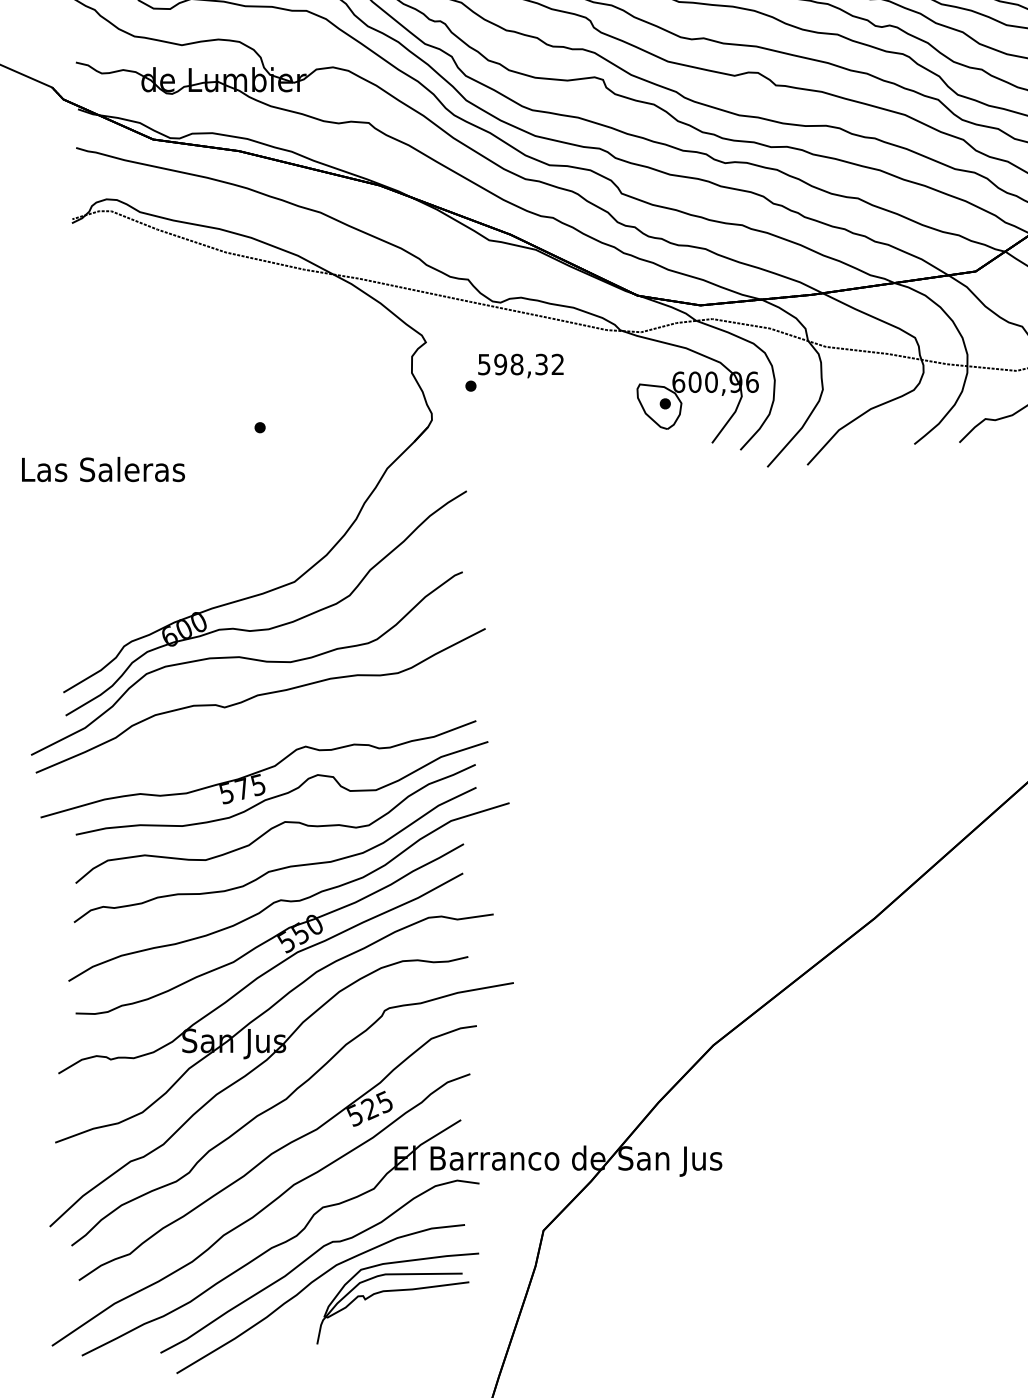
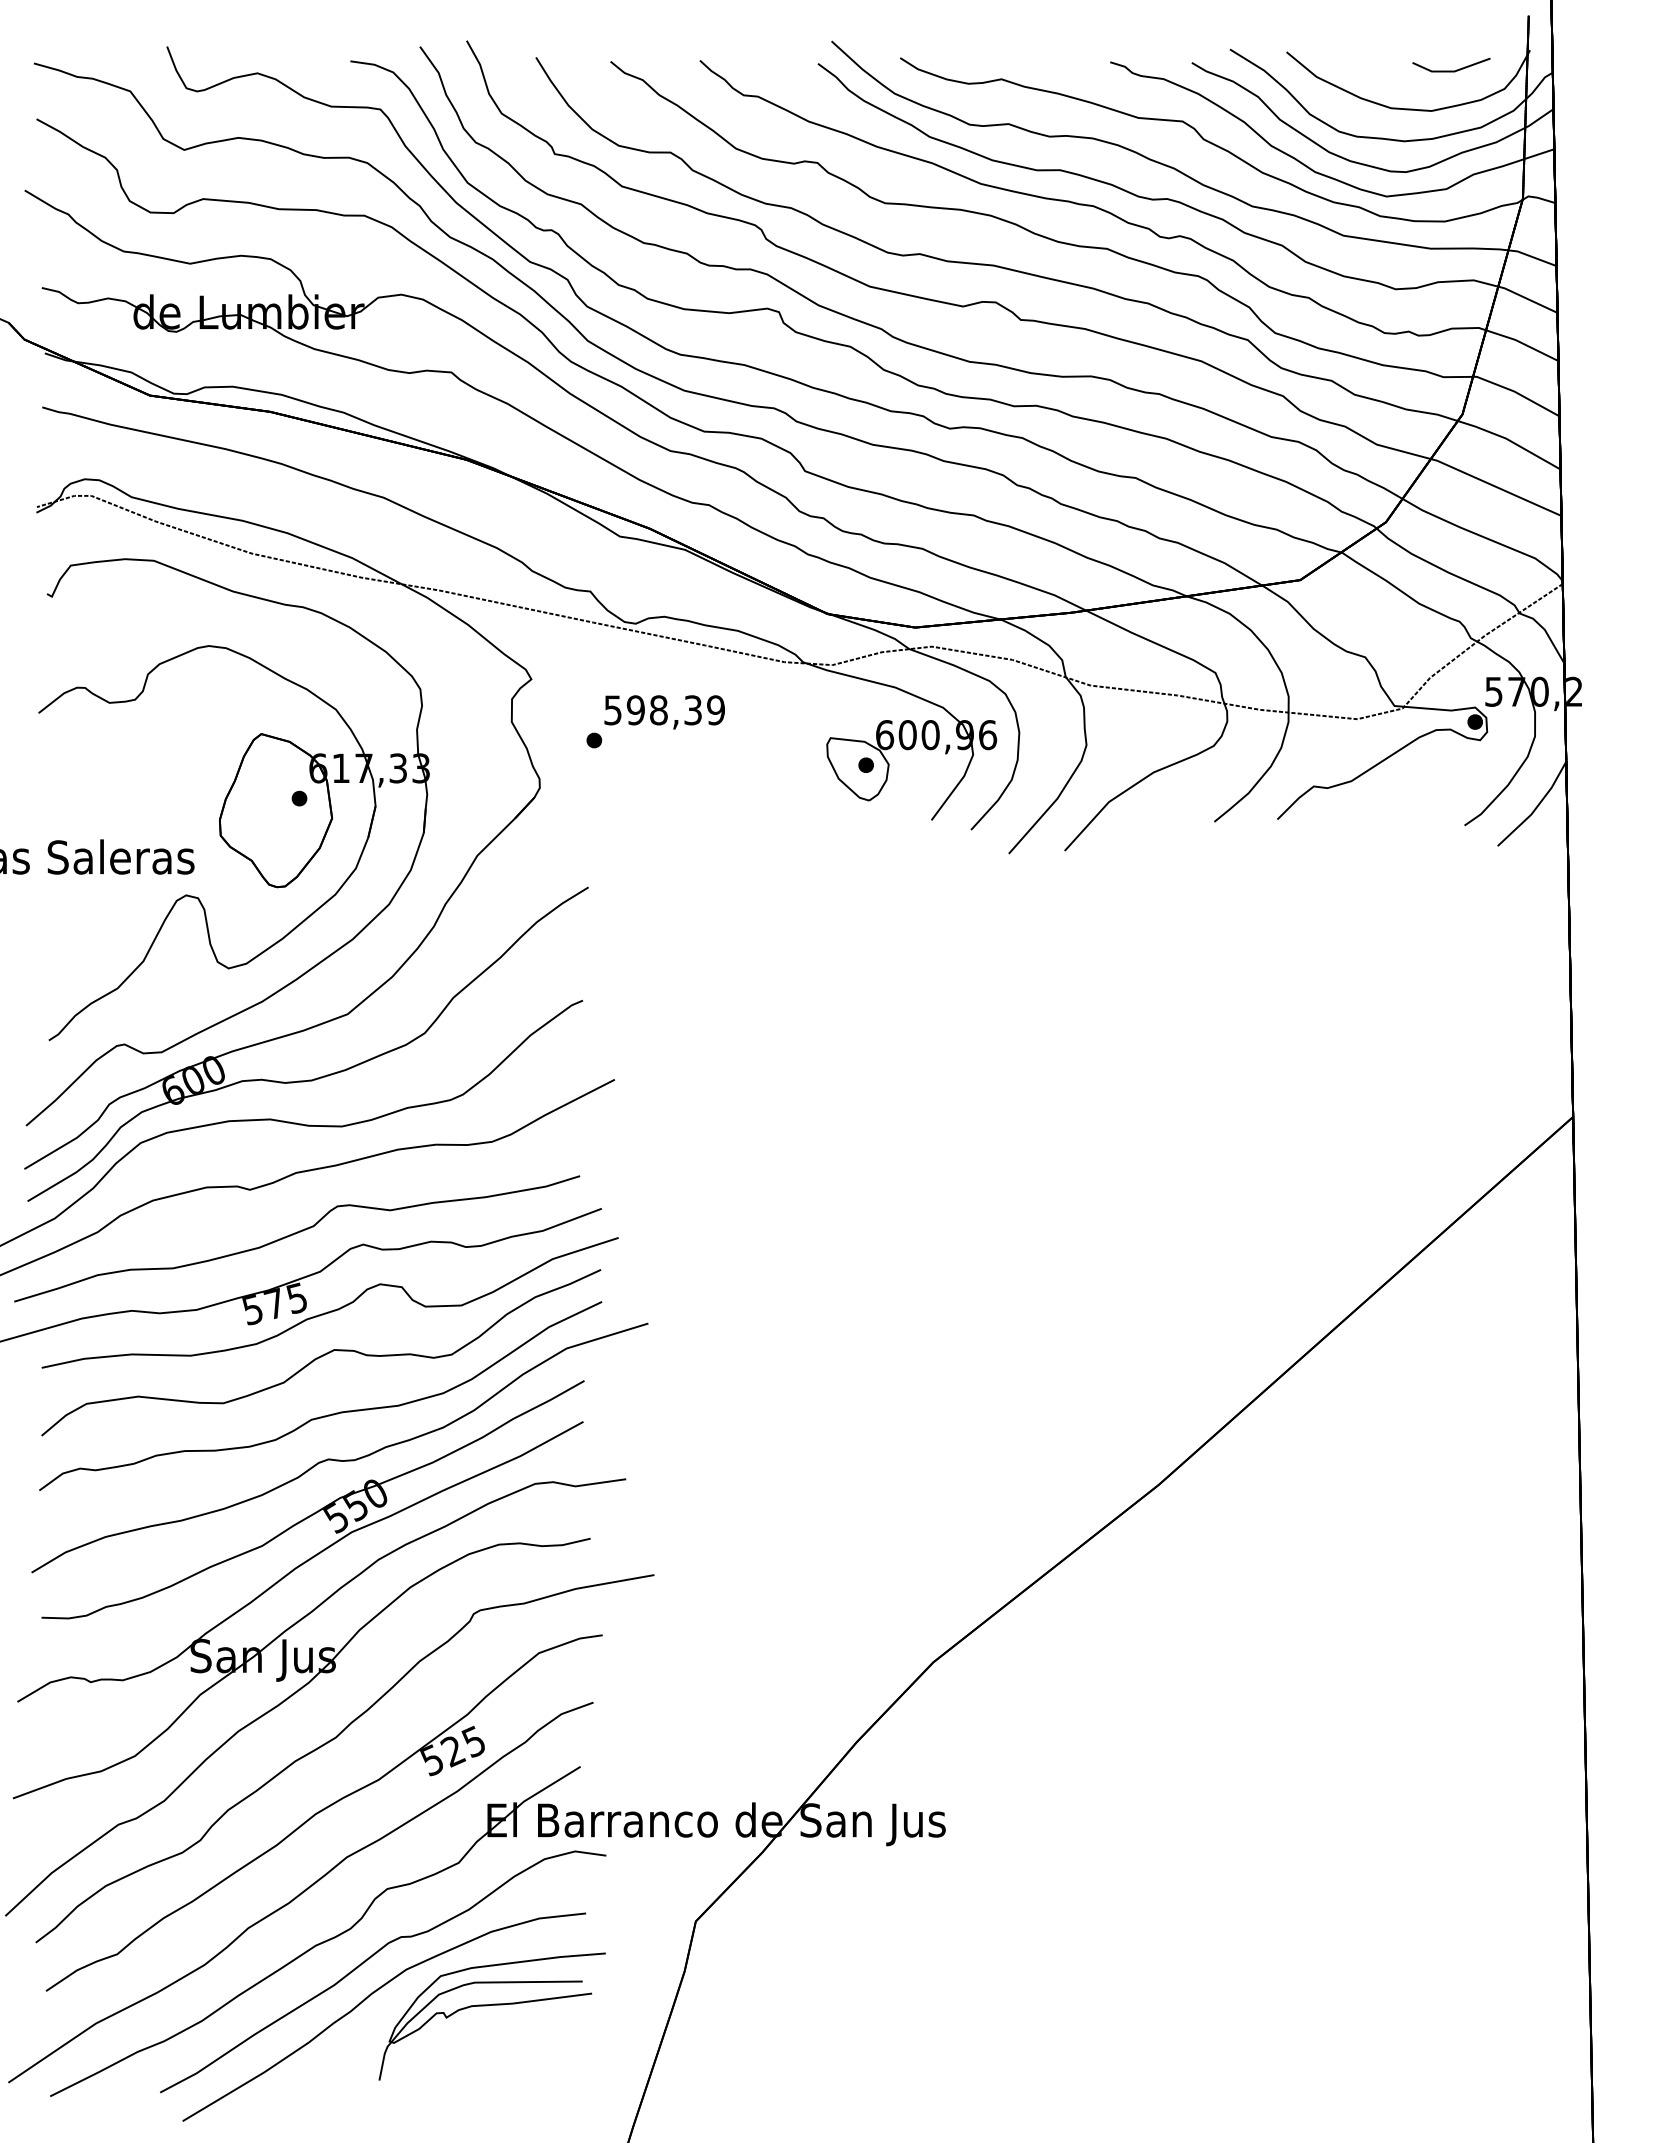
text: (557, 364) -> (715, 710), 598,32 -> 598,39
part: (208, 459) -> (227, 842), added
curve: (257, 739) -> (295, 1234), added

